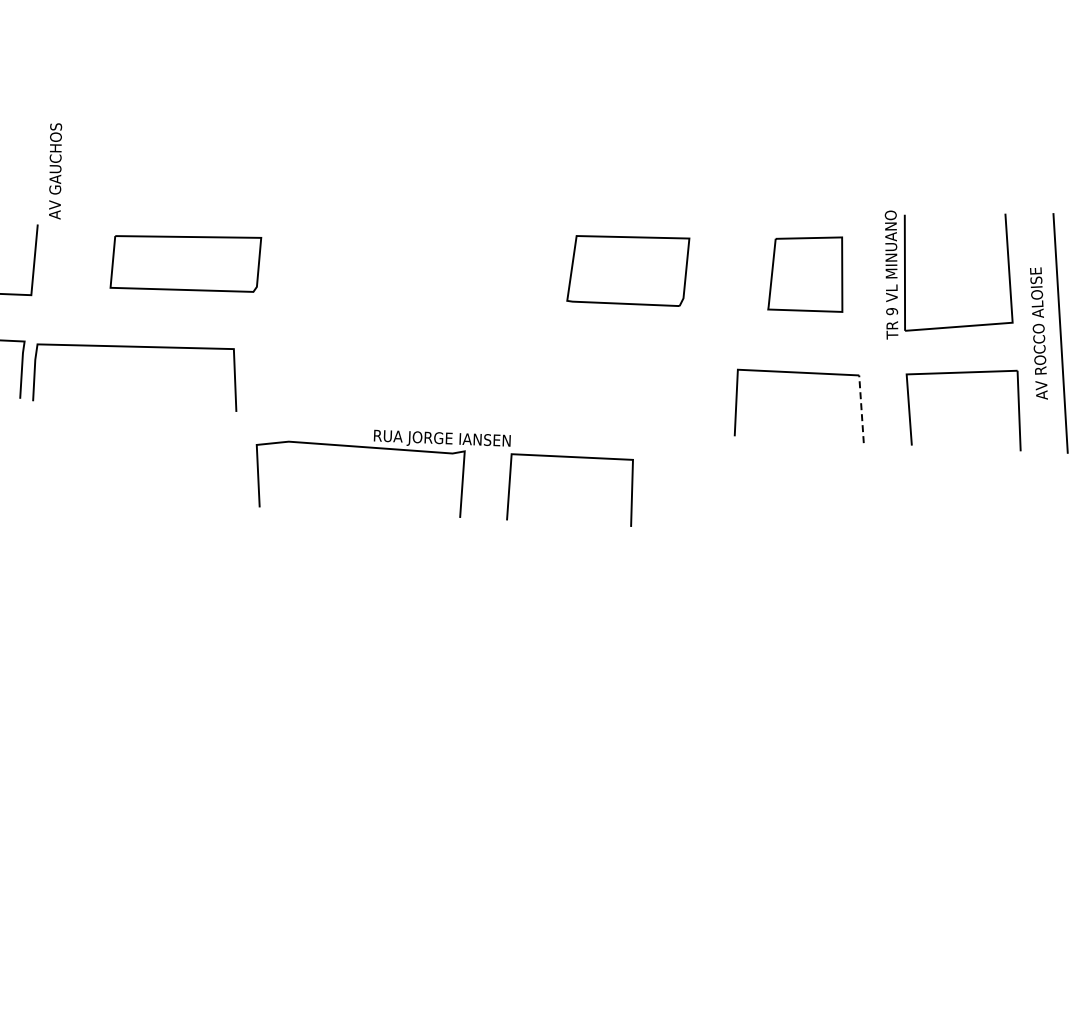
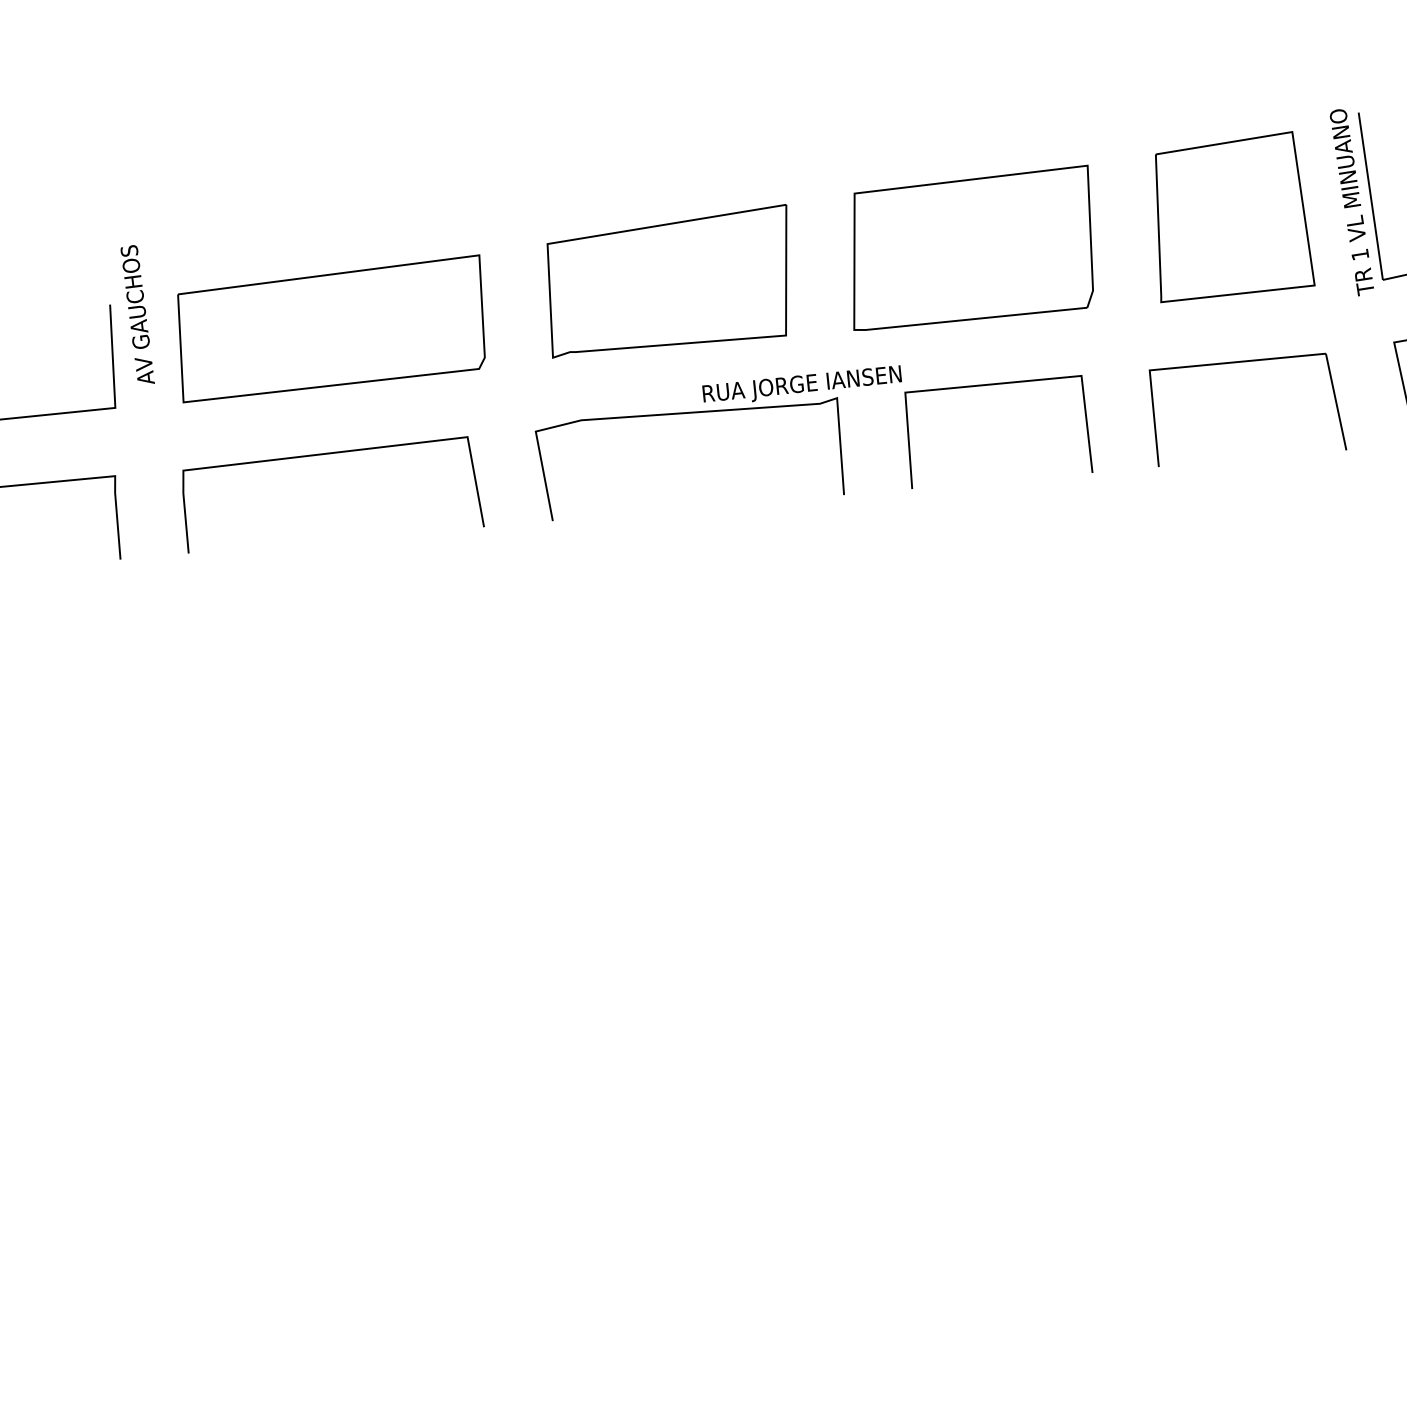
text: (55, 171) -> (137, 315), moved
part: (185, 263) -> (331, 330), size x1.43
part: (419, 266) -> (669, 286), added
part: (628, 270) -> (971, 249), size x1.43
part: (805, 274) -> (1227, 219), size x1.43
text: (892, 311) -> (1360, 254), 9 -> 1
line: (134, 347) -> (323, 455), moved
line: (861, 409) -> (1336, 402), dashed -> solid
part: (461, 479) -> (838, 439), moved

